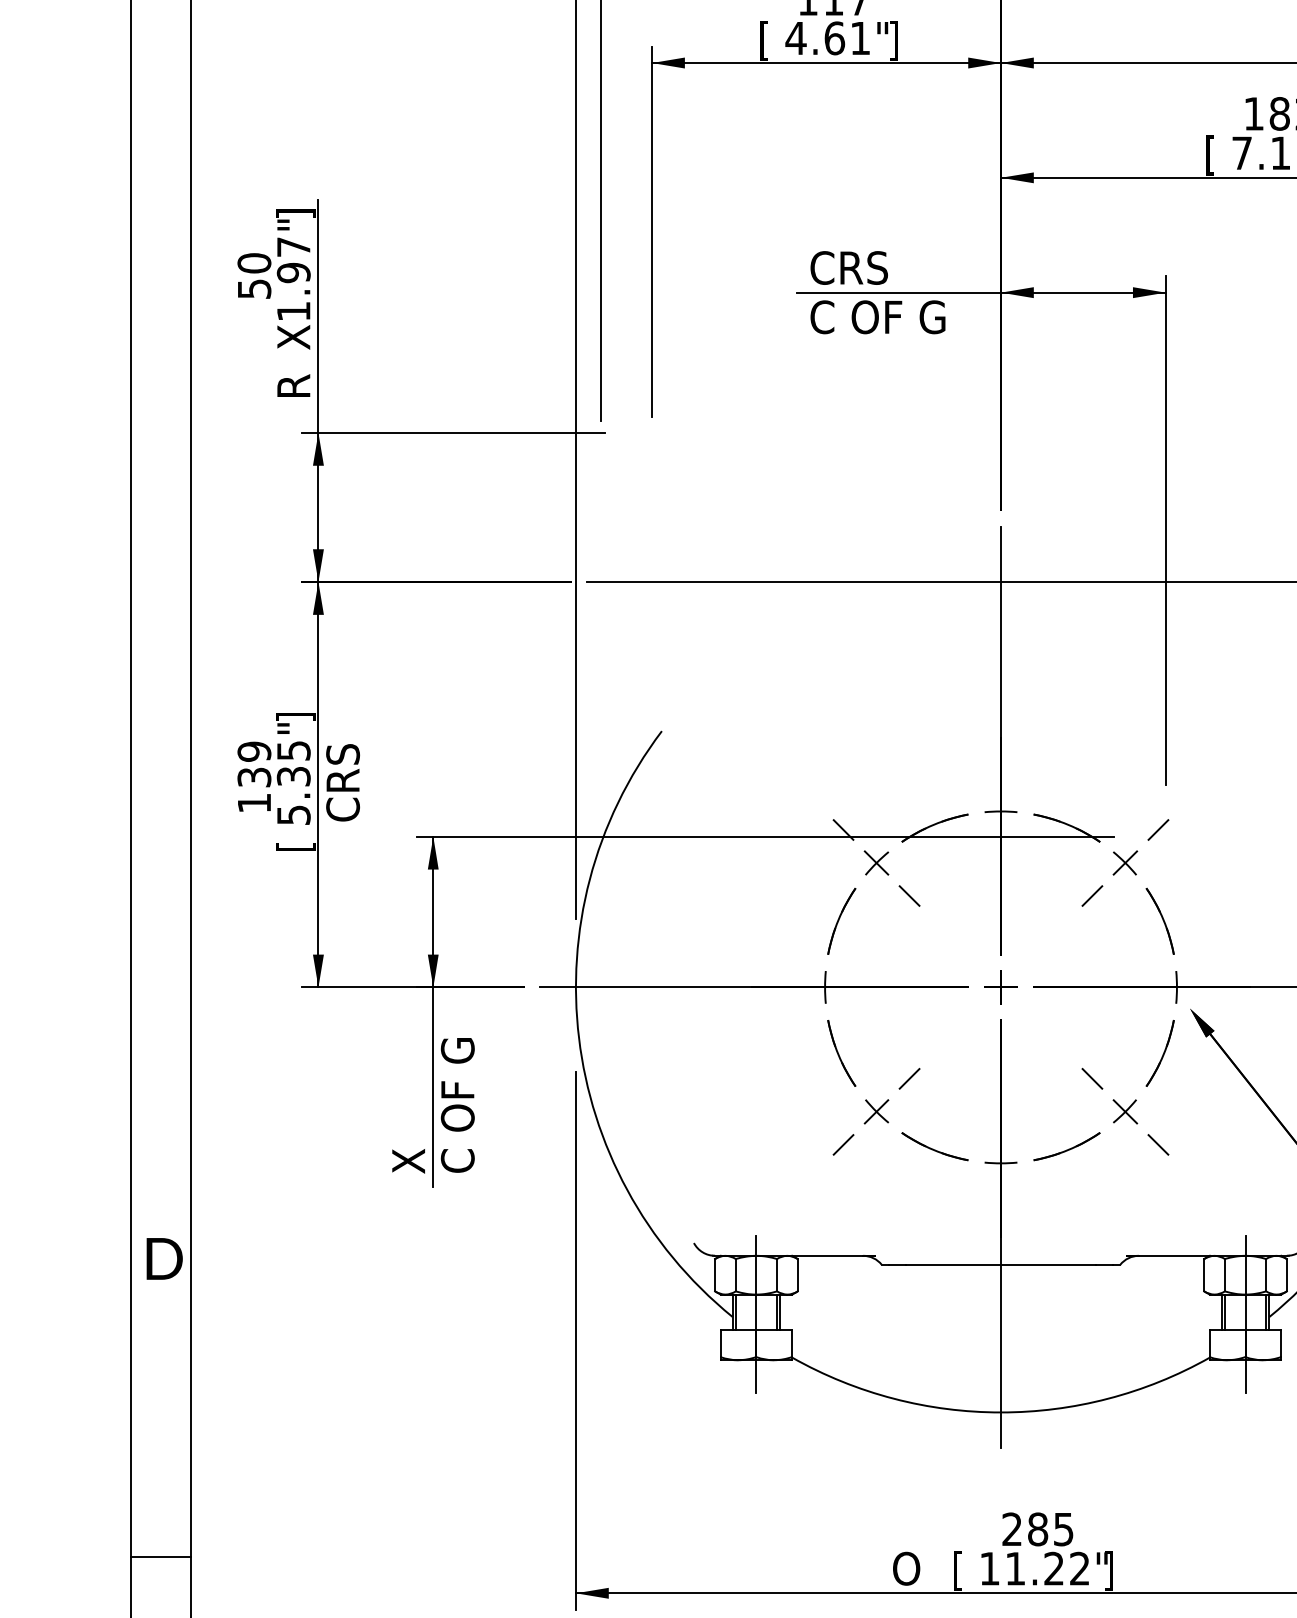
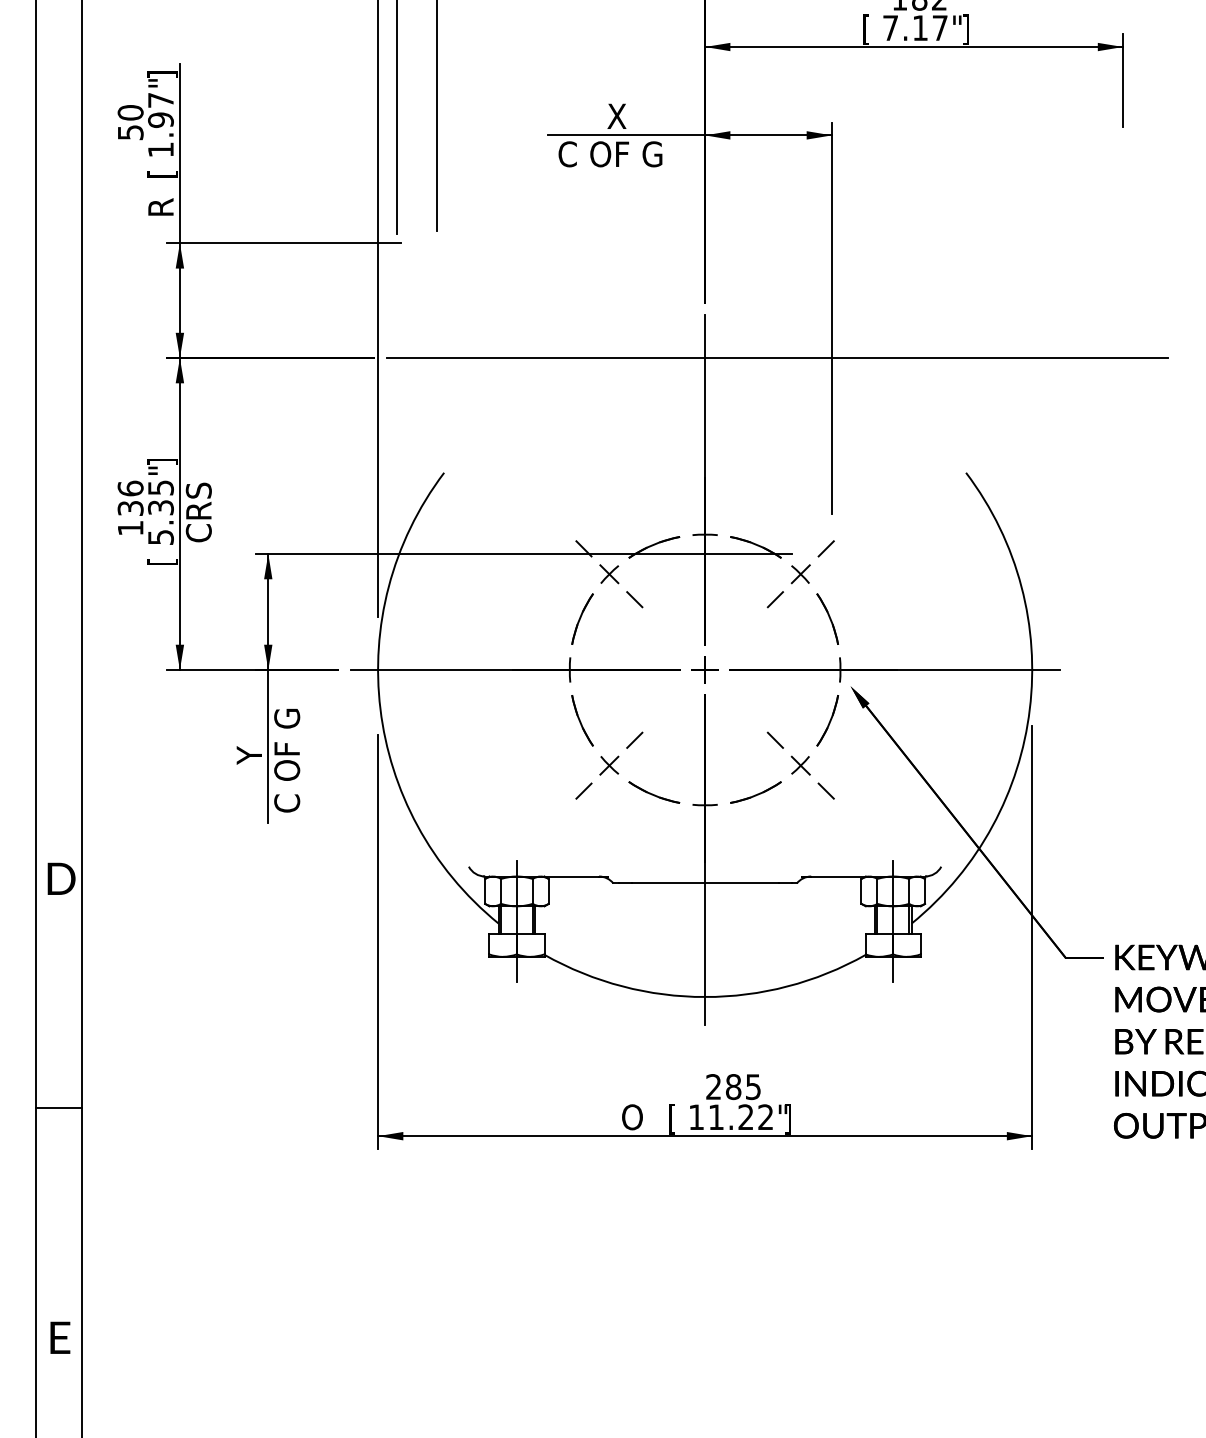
text: (854, 268) -> (592, 116), CRS -> X
text: (295, 336) -> (162, 169), X -> [
text: (254, 751) -> (130, 488), 139 -> 136
text: (407, 1129) -> (248, 779), X -> Y

